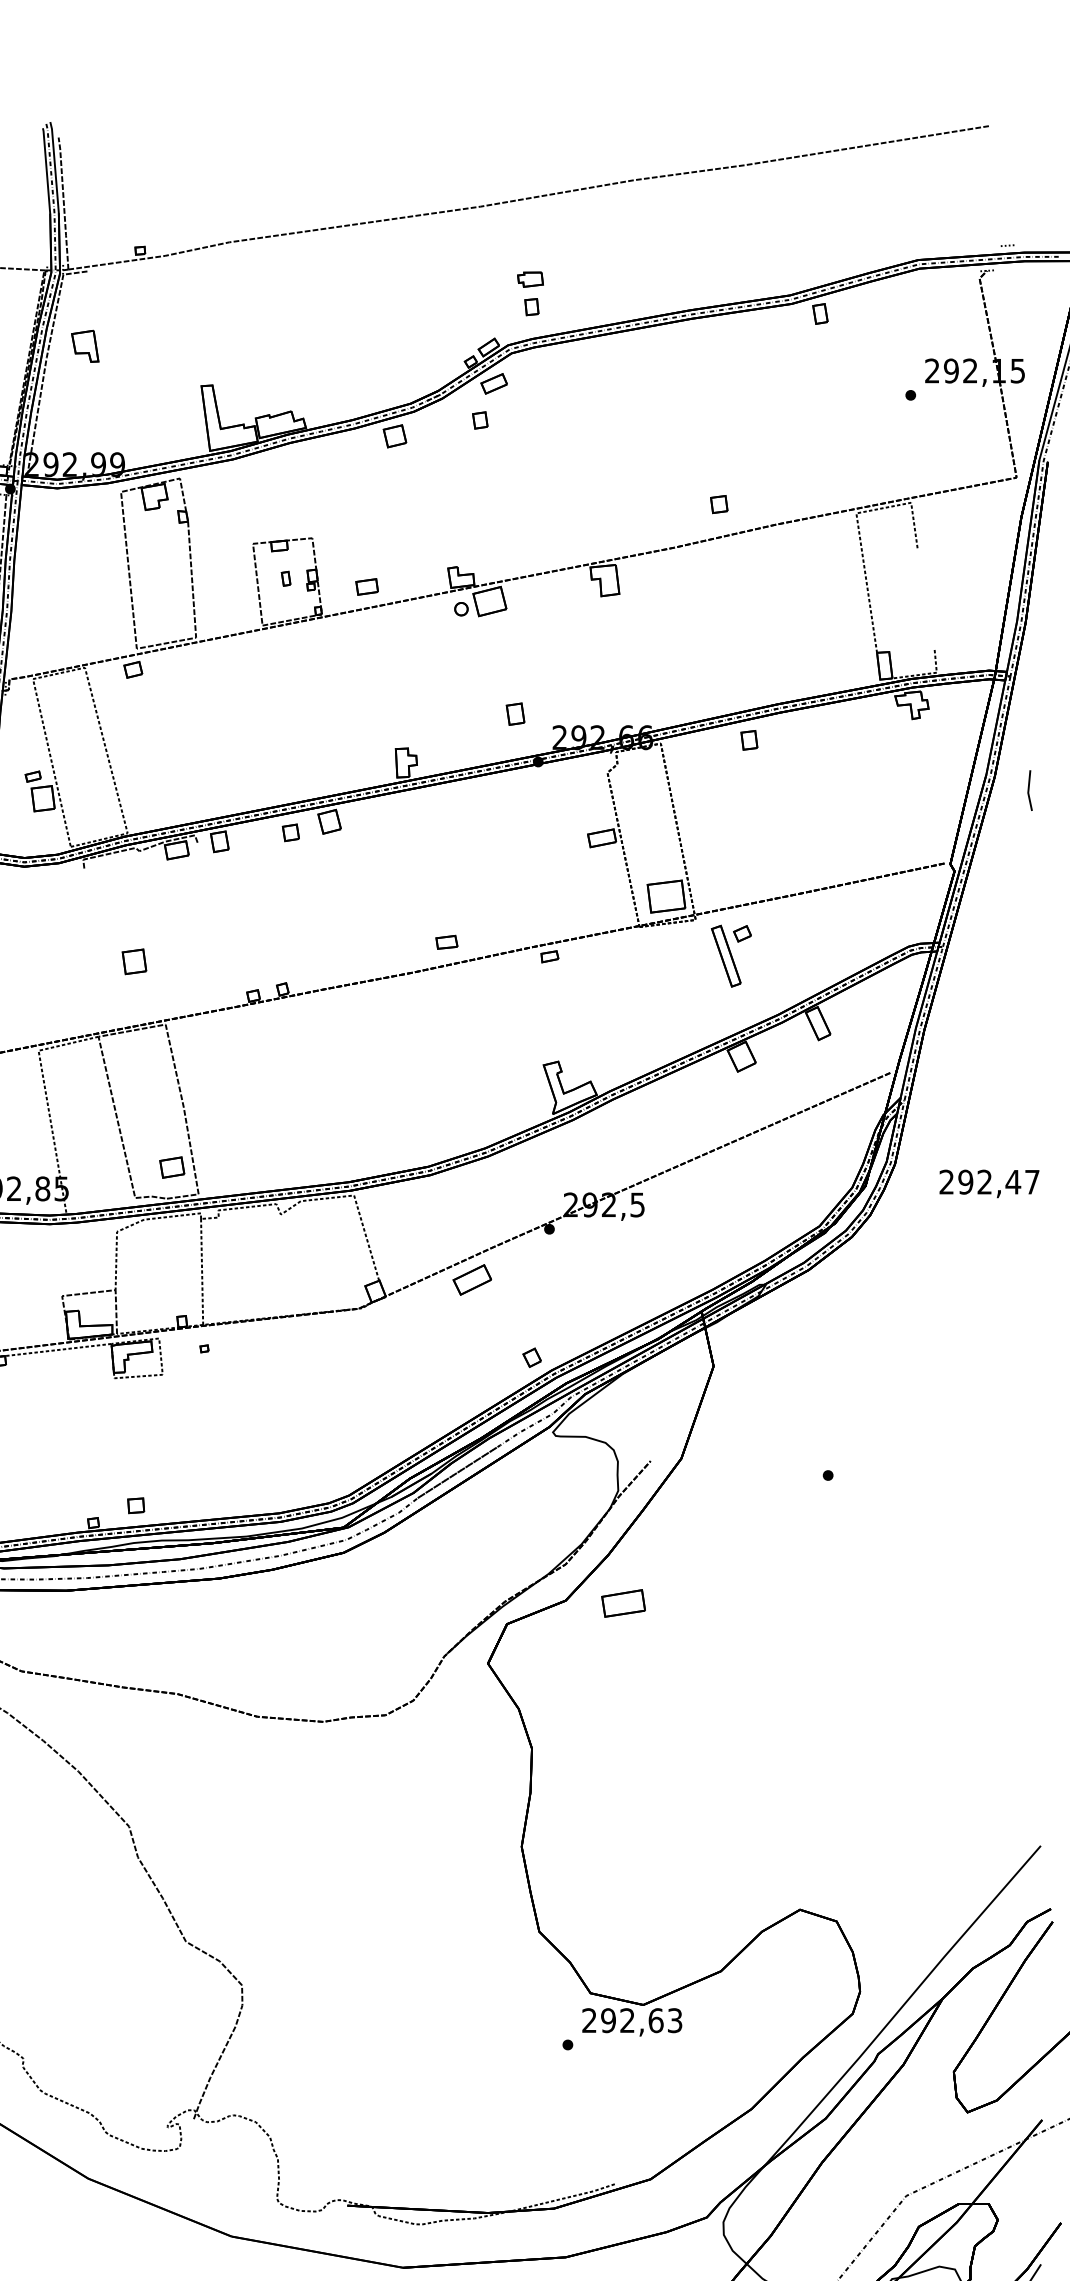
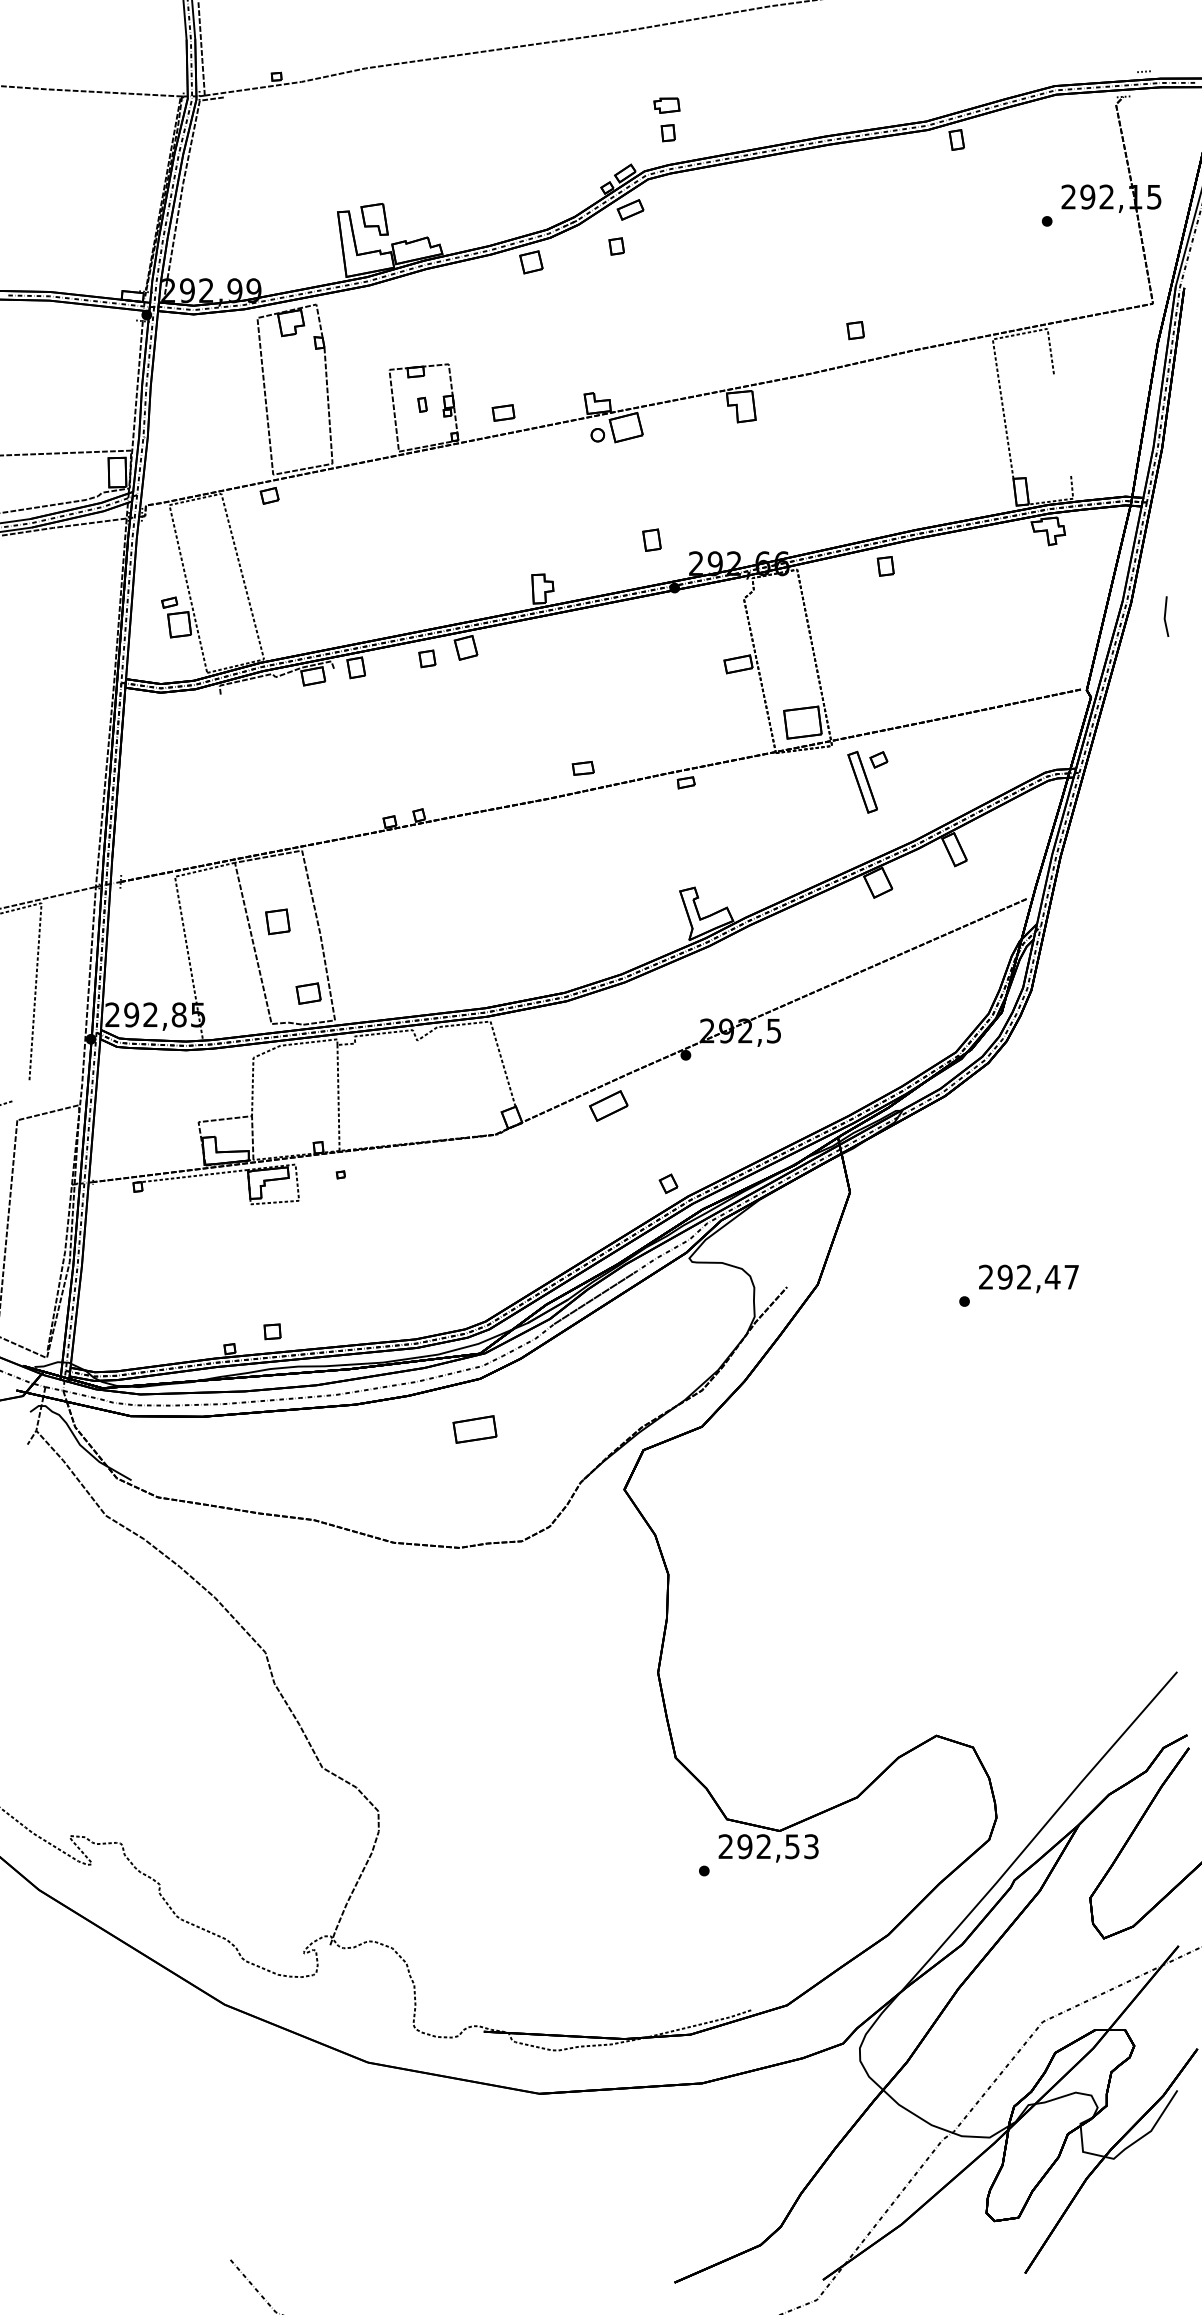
part: (85, 345) -> (374, 218), moved
part: (134, 961) -> (277, 921), moved
text: (989, 1183) -> (1028, 1278), moved
part: (623, 1603) -> (474, 1429), moved
text: (656, 2020) -> (792, 1846), 292,63 -> 292,53

